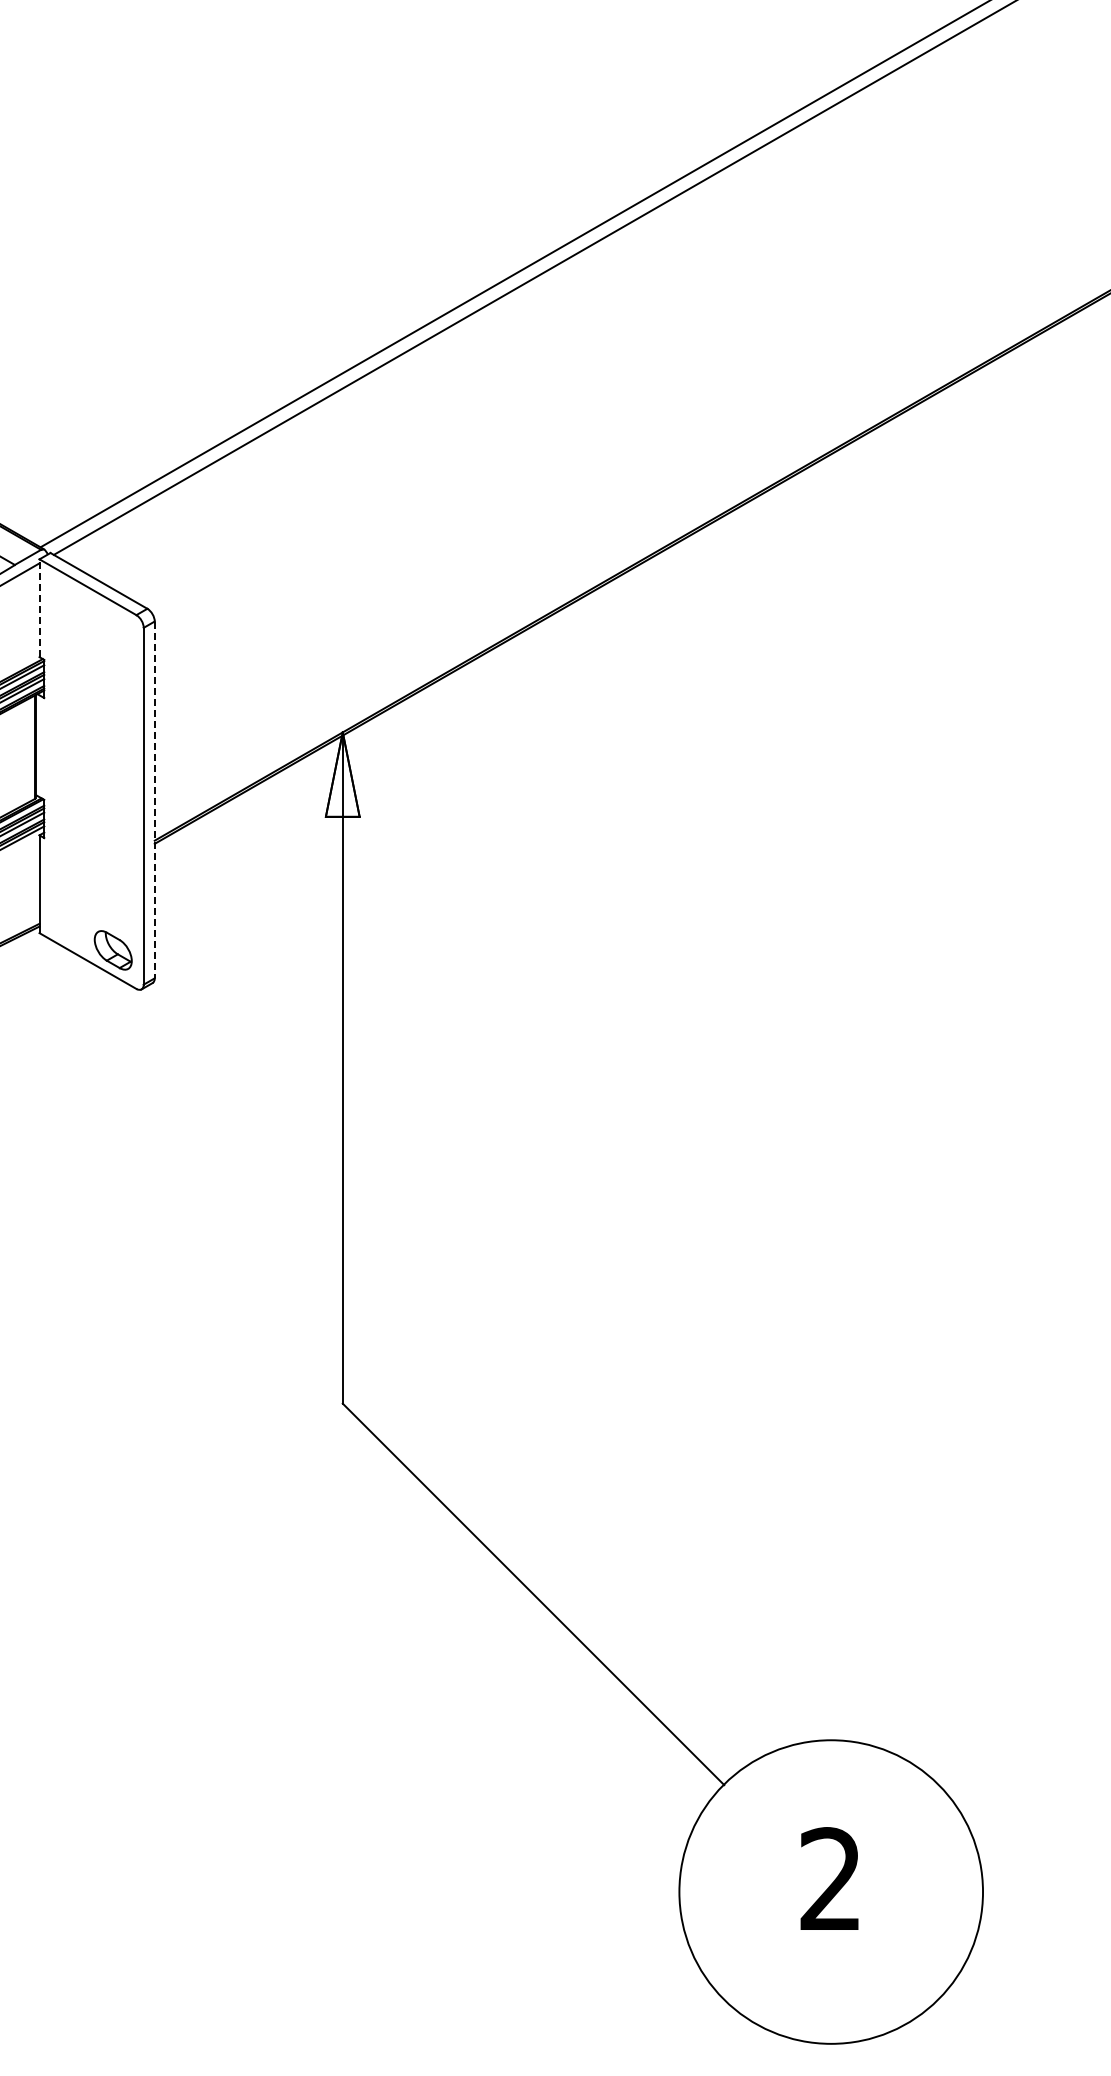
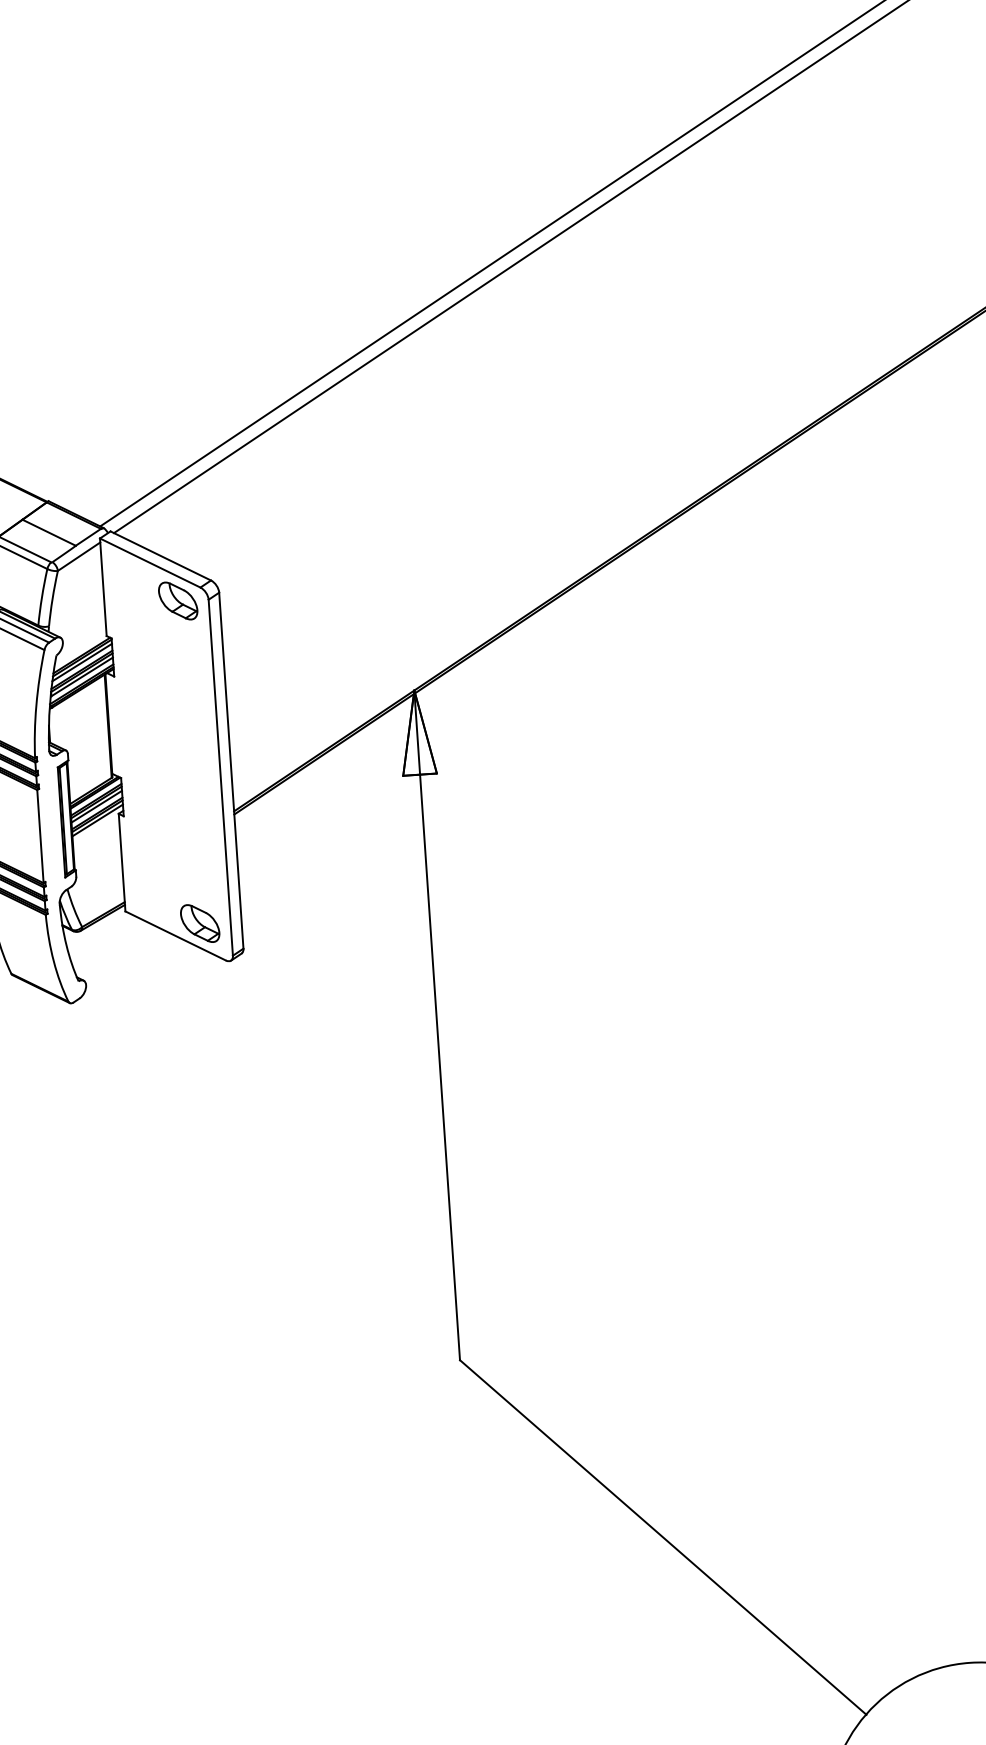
line: (39, 608) -> (103, 587), dashed -> solid
part: (112, 626) -> (177, 600), added
line: (154, 800) -> (231, 771), dashed -> solid

